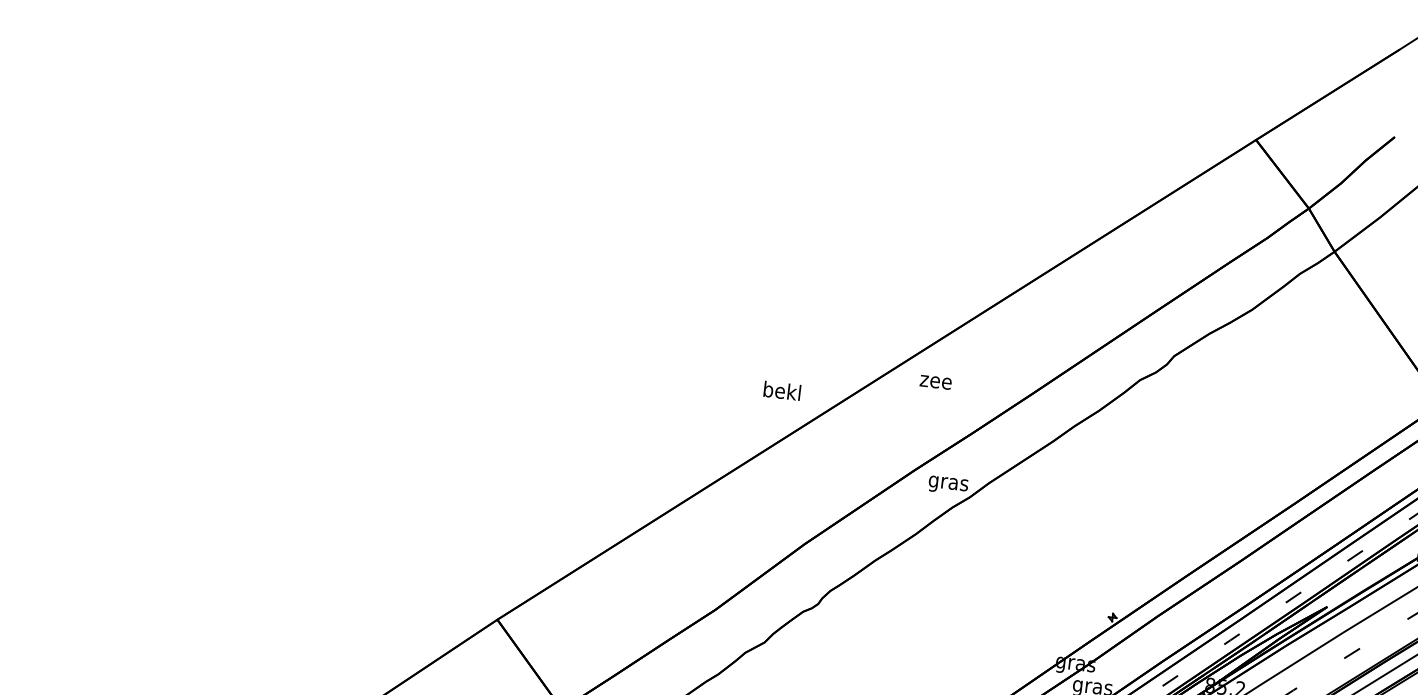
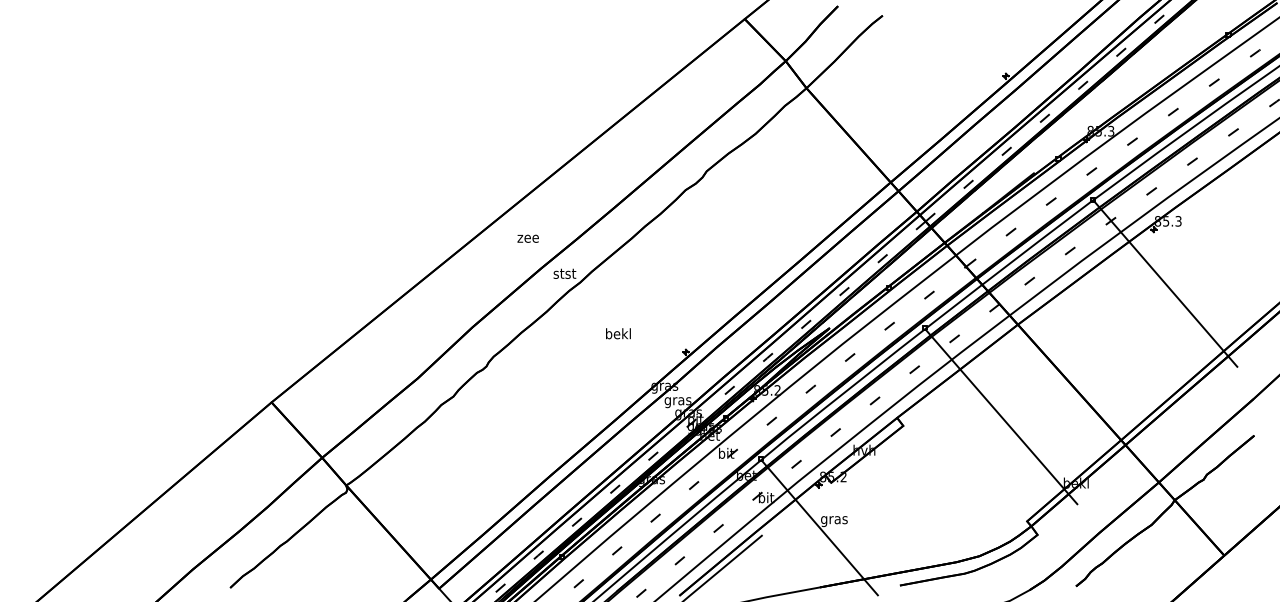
text: (934, 381) -> (527, 238), moved
text: (782, 390) -> (618, 333), moved
text: (948, 482) -> (564, 274), gras -> stst

